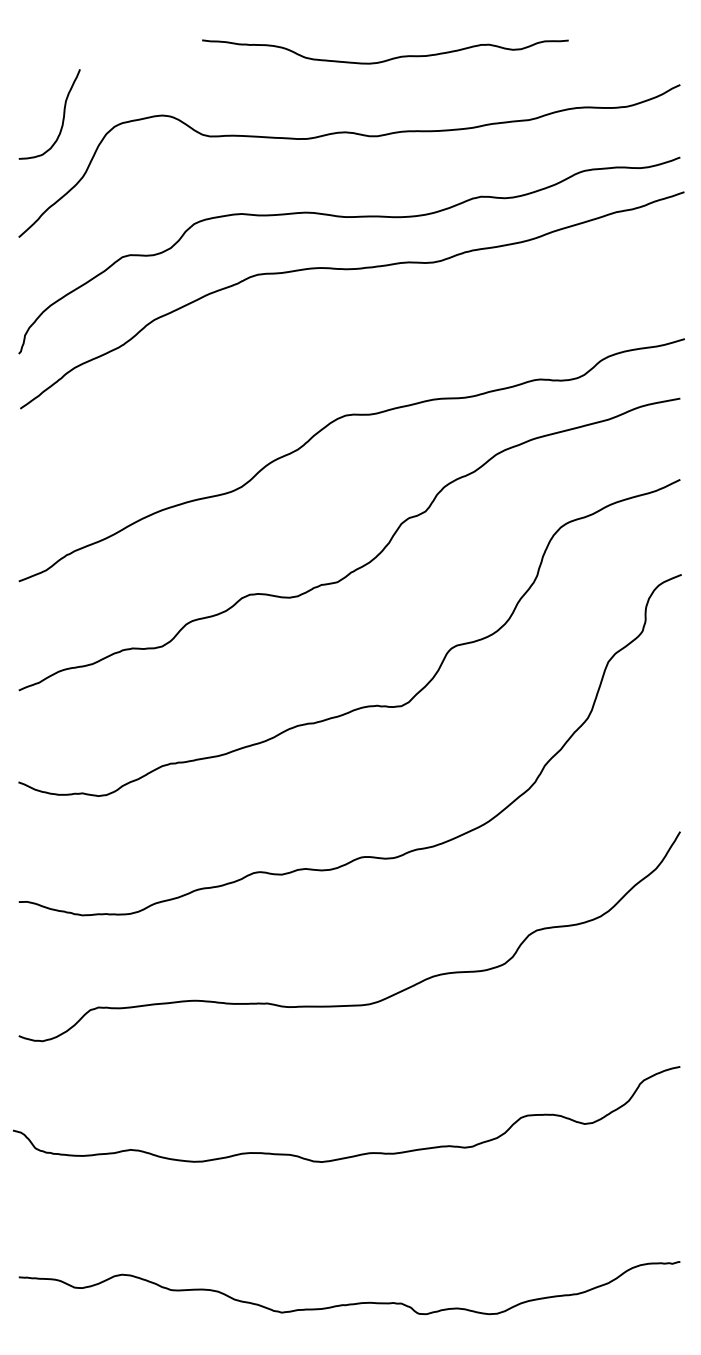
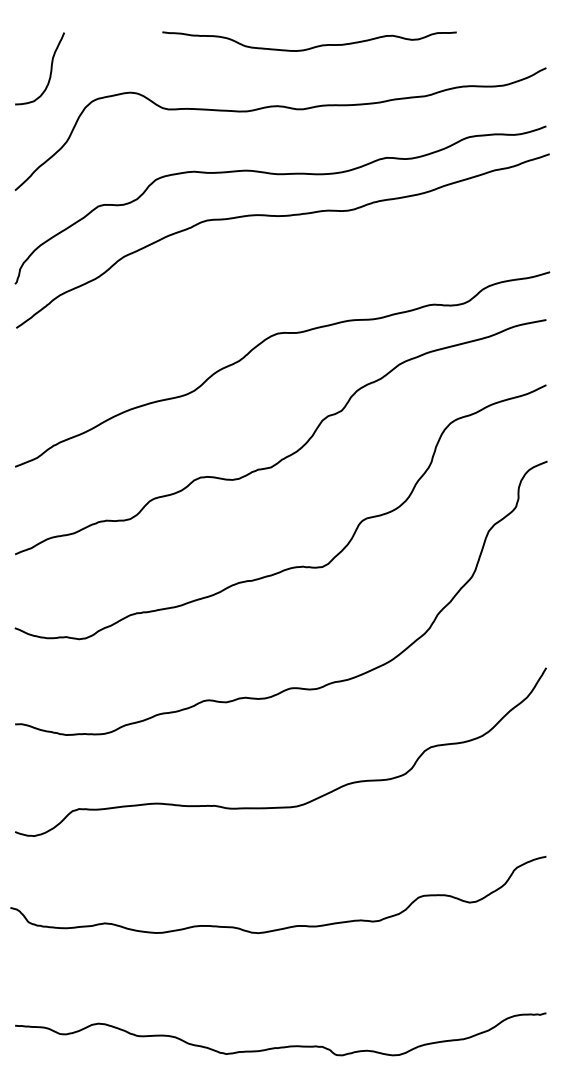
curve: (62, 114) -> (50, 68), moved

